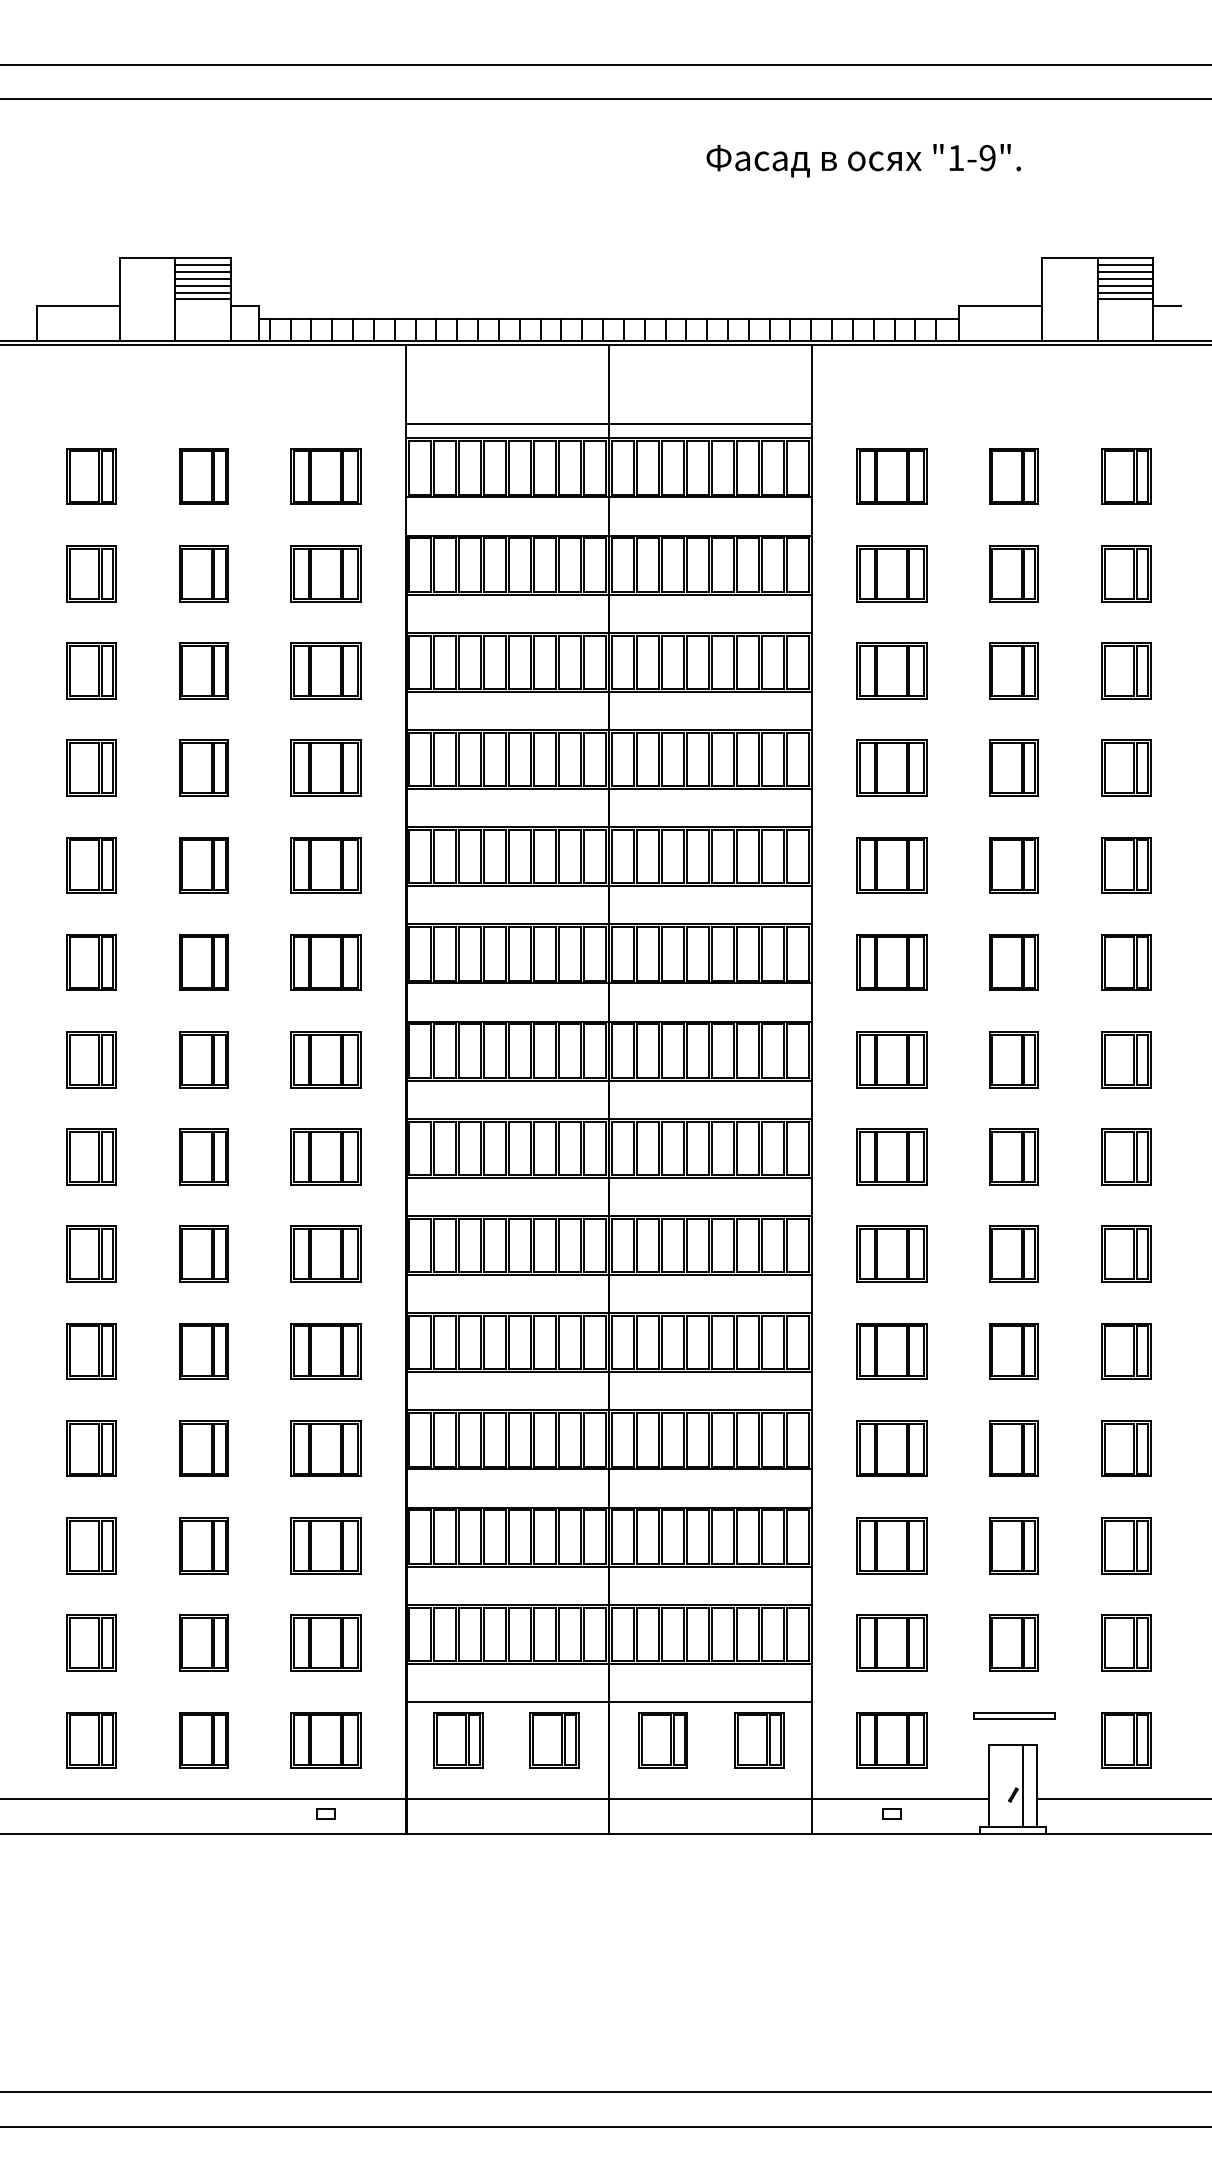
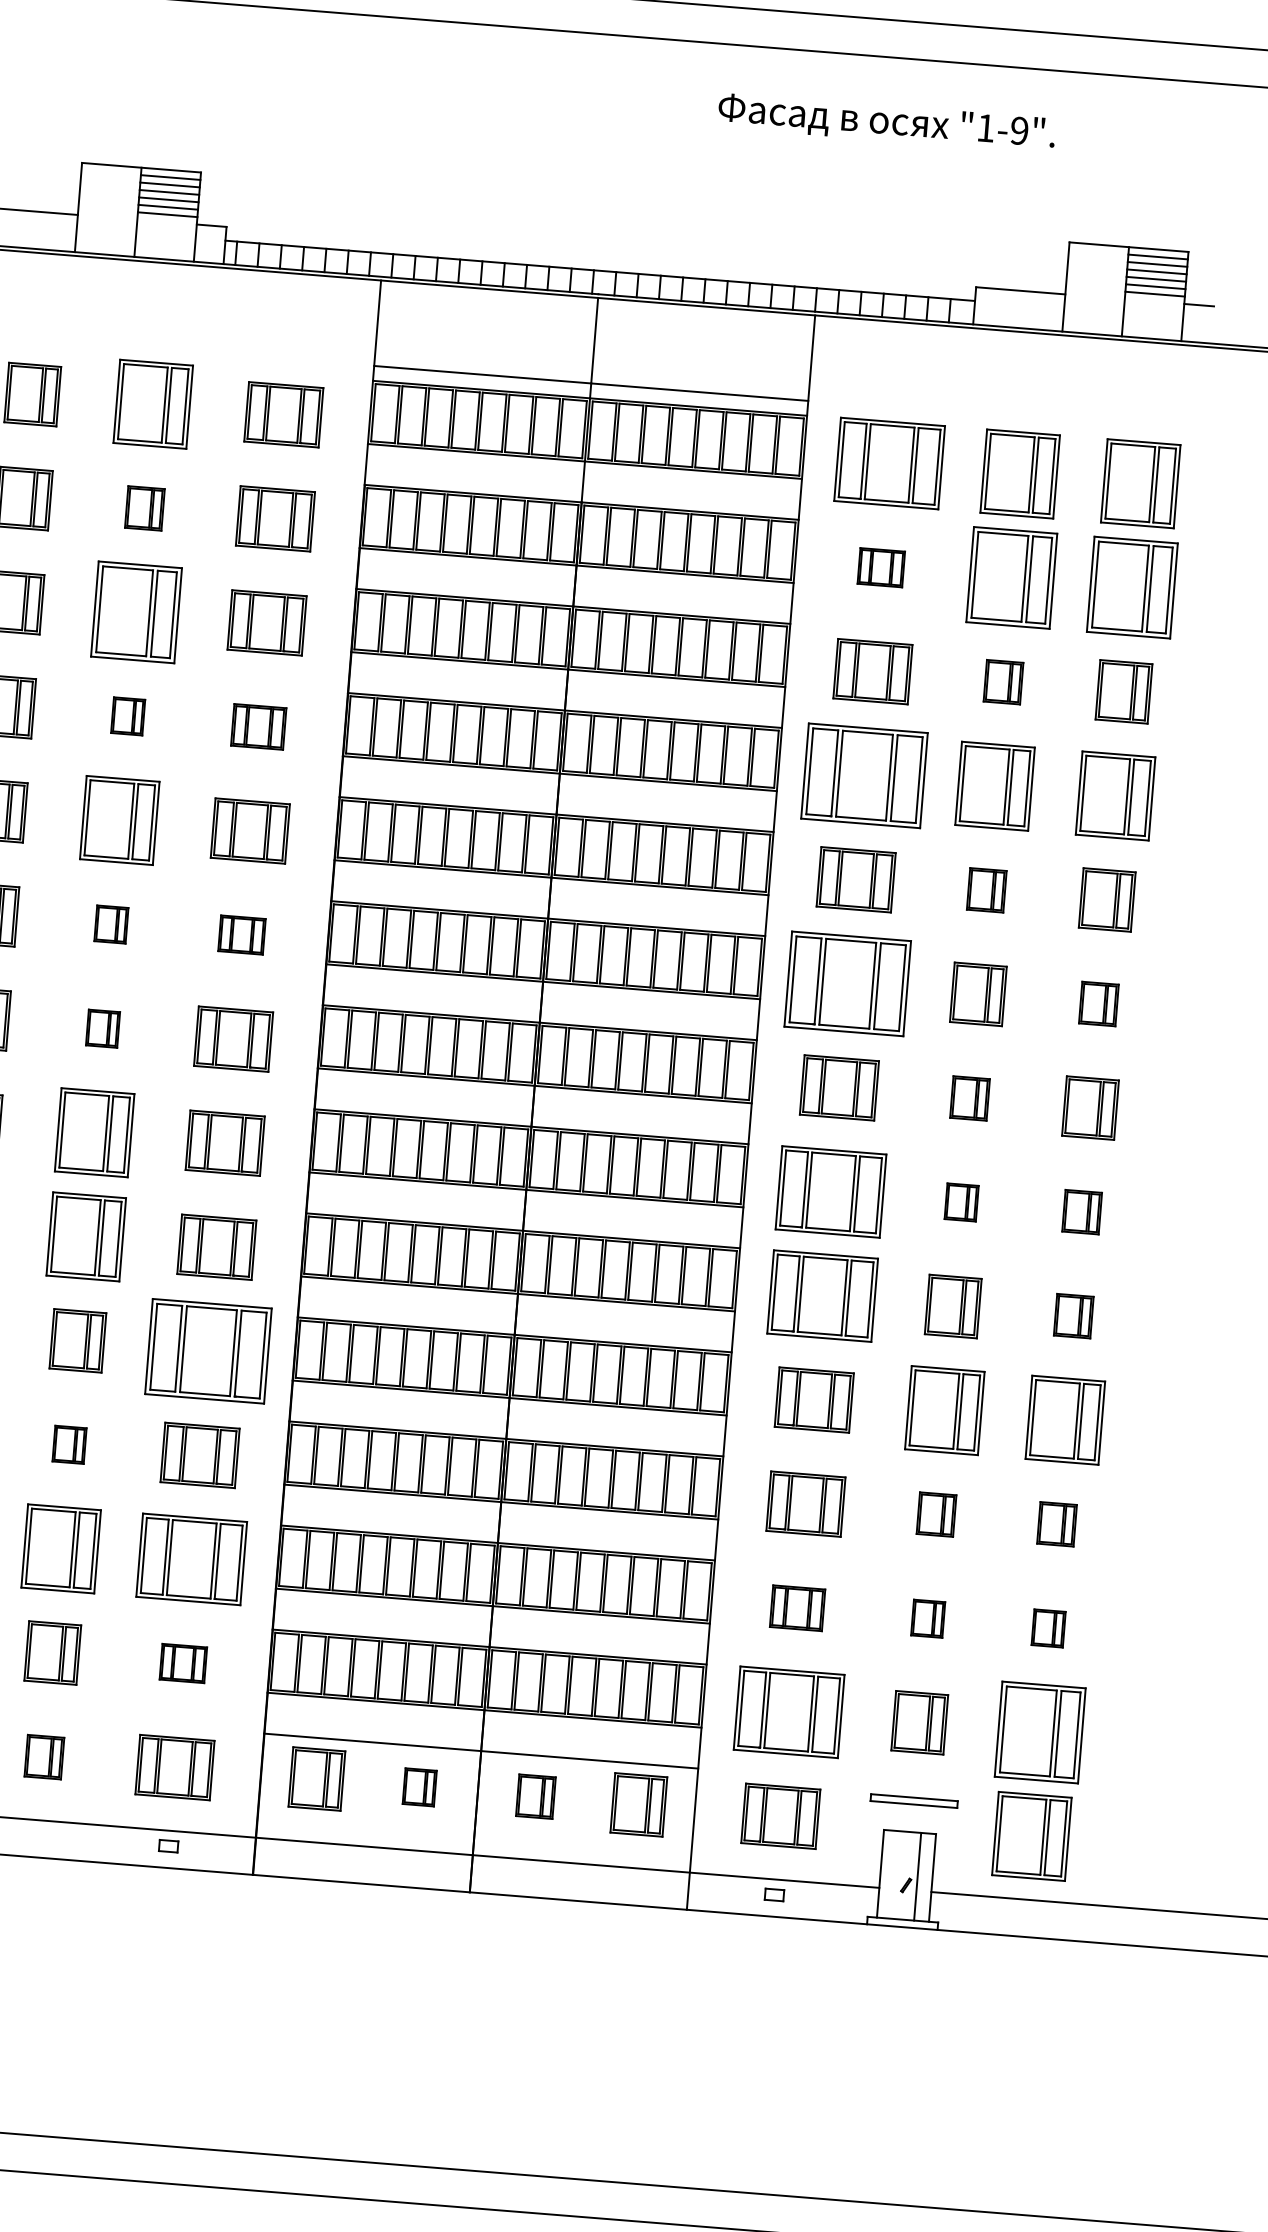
part: (203, 476) -> (152, 404), size x1.4
part: (891, 476) -> (889, 463), size x1.4
part: (1013, 476) -> (1019, 474), size x1.4
part: (1126, 476) -> (1140, 483), size x1.4
part: (203, 573) -> (144, 508), size x0.7
part: (891, 573) -> (880, 567), size x0.6
part: (1013, 573) -> (1011, 577), size x1.6
part: (1126, 573) -> (1132, 587), size x1.6
part: (203, 670) -> (136, 611), size x1.6
part: (1013, 670) -> (1003, 681), size x0.7
part: (203, 767) -> (127, 715), size x0.6
part: (325, 767) -> (258, 726), size x0.7
part: (891, 767) -> (864, 775), size x1.6
part: (1013, 767) -> (994, 785), size x1.4
part: (1126, 767) -> (1115, 795), size x1.4
part: (203, 865) -> (119, 820), size x1.4
part: (1013, 865) -> (986, 890), size x0.7
part: (203, 962) -> (110, 924), size x0.6
part: (325, 962) -> (241, 935), size x0.6
part: (891, 962) -> (847, 983), size x1.6
part: (1126, 962) -> (1098, 1003), size x0.7
part: (203, 1059) -> (102, 1028), size x0.6
part: (1013, 1059) -> (969, 1098), size x0.7
part: (203, 1156) -> (94, 1132), size x1.4
part: (891, 1156) -> (830, 1191), size x1.4
part: (1013, 1156) -> (961, 1201), size x0.6
part: (1126, 1156) -> (1082, 1211), size x0.7
part: (203, 1253) -> (85, 1235), size x1.4
part: (891, 1253) -> (822, 1295), size x1.4
part: (1126, 1253) -> (1073, 1315), size x0.7
part: (325, 1351) -> (208, 1351), size x1.6
part: (1013, 1351) -> (944, 1410), size x1.4
part: (1126, 1351) -> (1065, 1420), size x1.4
part: (203, 1448) -> (69, 1444), size x0.6
part: (1013, 1448) -> (936, 1514), size x0.7
part: (1126, 1448) -> (1057, 1524), size x0.7
part: (203, 1545) -> (60, 1548), size x1.4
part: (325, 1545) -> (191, 1559), size x1.4
part: (891, 1545) -> (797, 1607), size x0.7
part: (1013, 1545) -> (927, 1618), size x0.6
part: (1126, 1545) -> (1048, 1628), size x0.6
part: (325, 1642) -> (182, 1662), size x0.6
part: (891, 1642) -> (788, 1711), size x1.4
part: (1126, 1642) -> (1040, 1731), size x1.6
part: (203, 1740) -> (43, 1757), size x0.7
part: (554, 1740) -> (419, 1787), size x0.6
part: (662, 1740) -> (535, 1796), size x0.7
part: (1126, 1740) -> (1031, 1836), size x1.4

